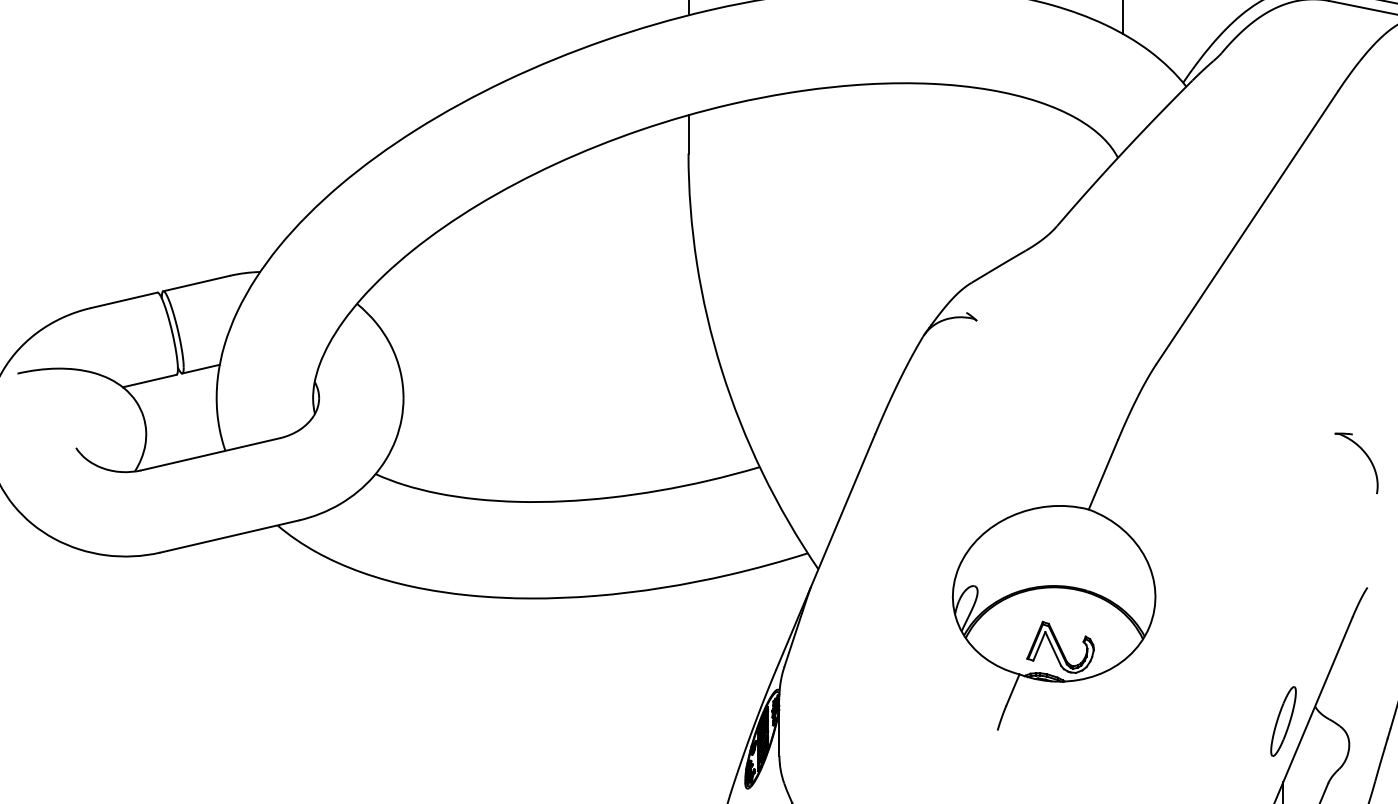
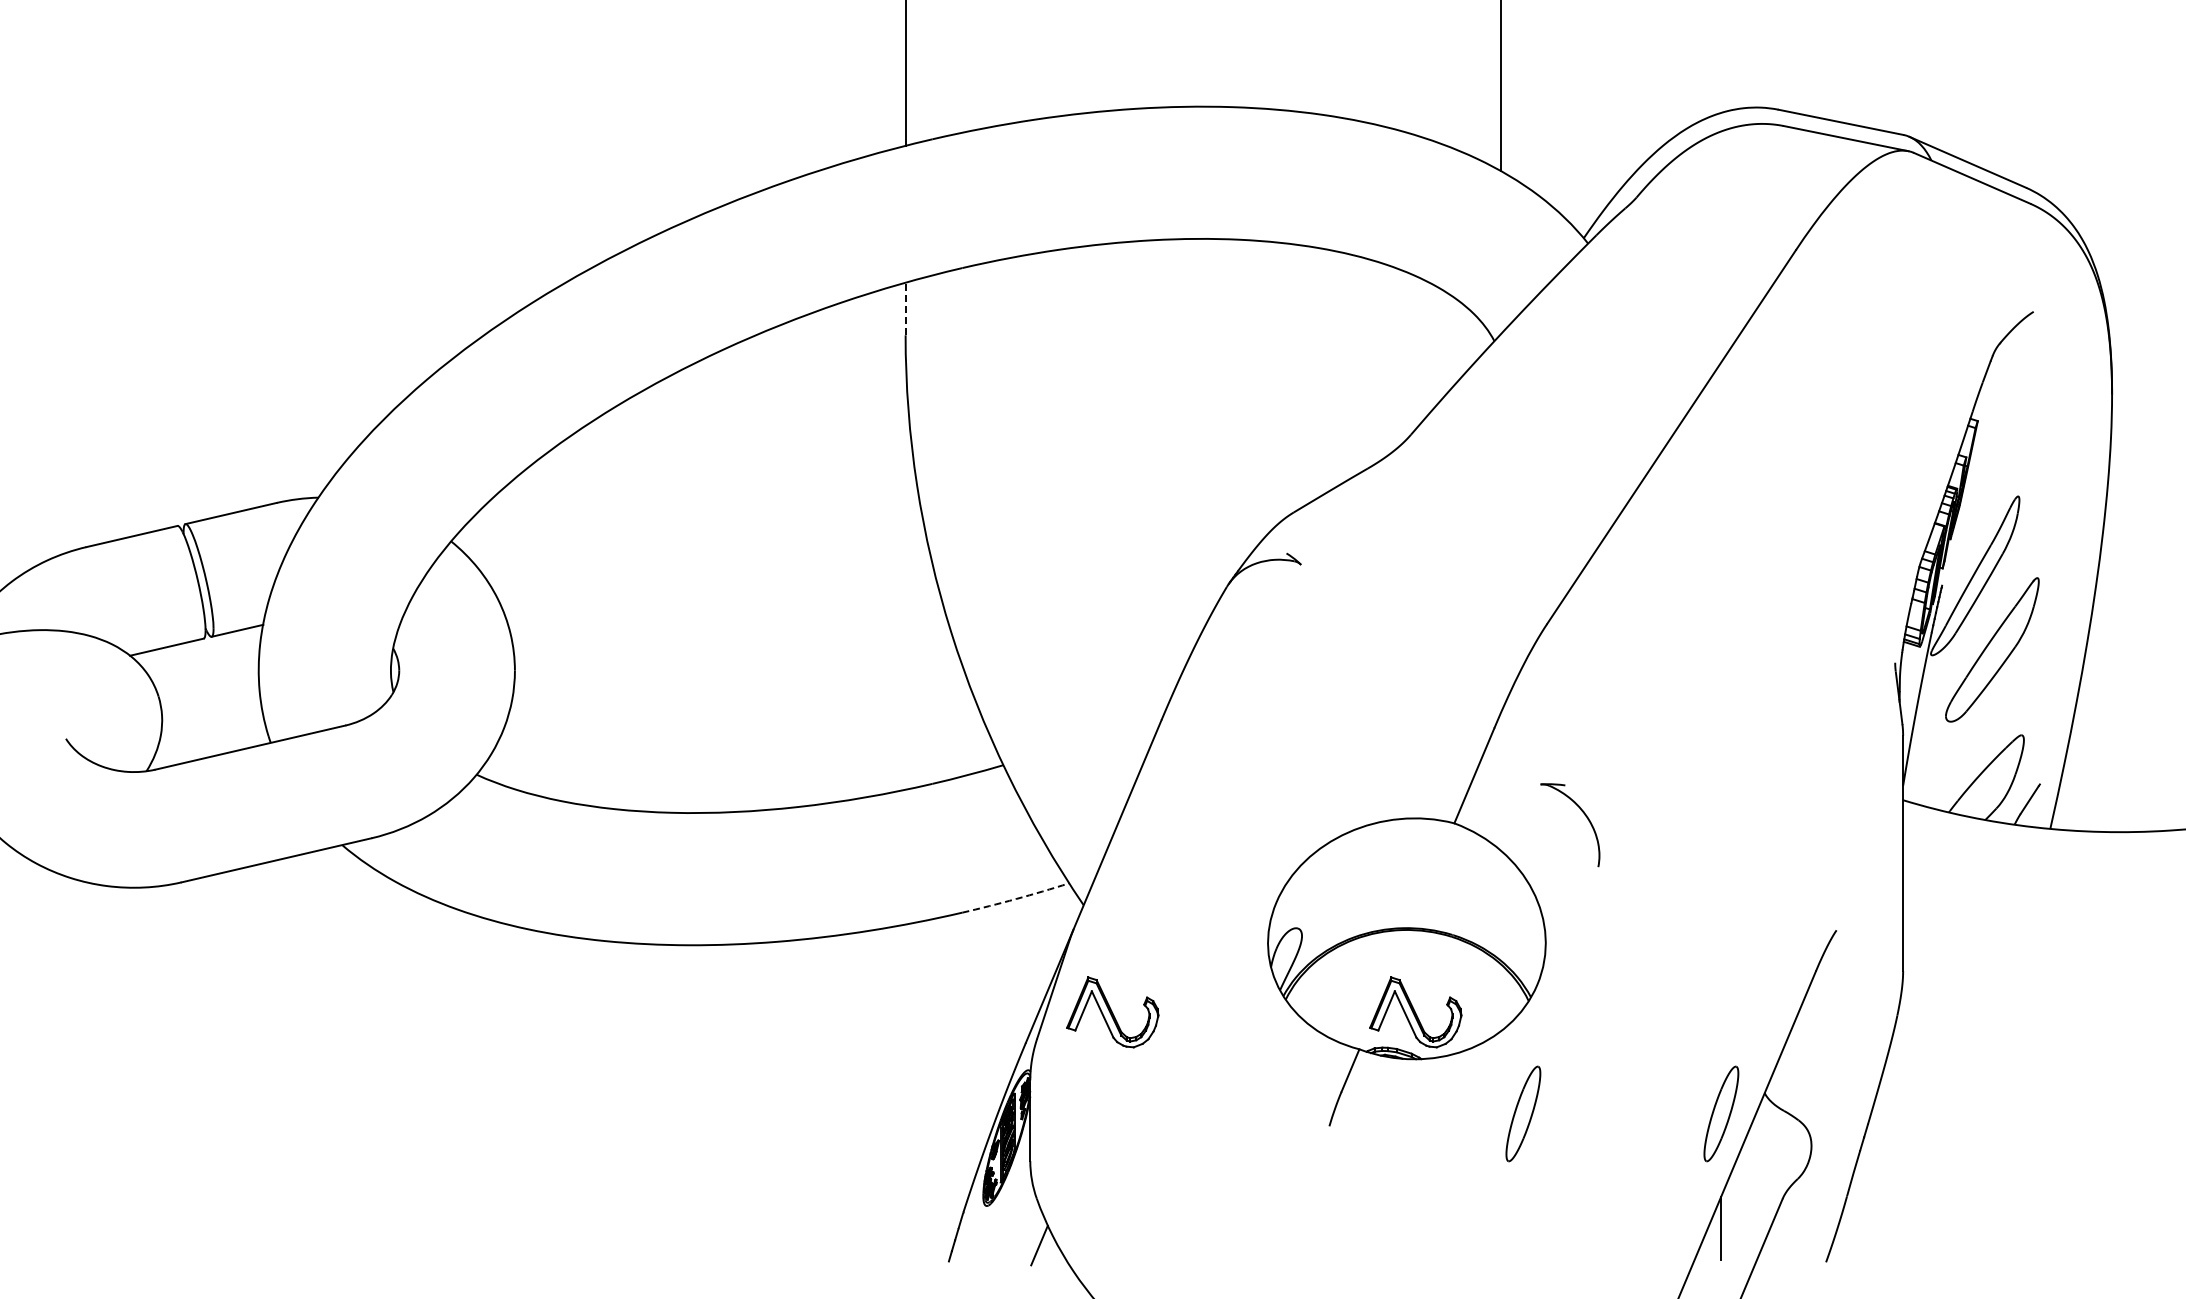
line: (688, 134) -> (905, 308), solid -> dashed
part: (1366, 456) -> (1584, 815), moved
arc: (769, 565) -> (1016, 899), solid -> dashed
part: (839, 647) -> (1112, 1012), added
part: (1139, 721) -> (1523, 1113), added

